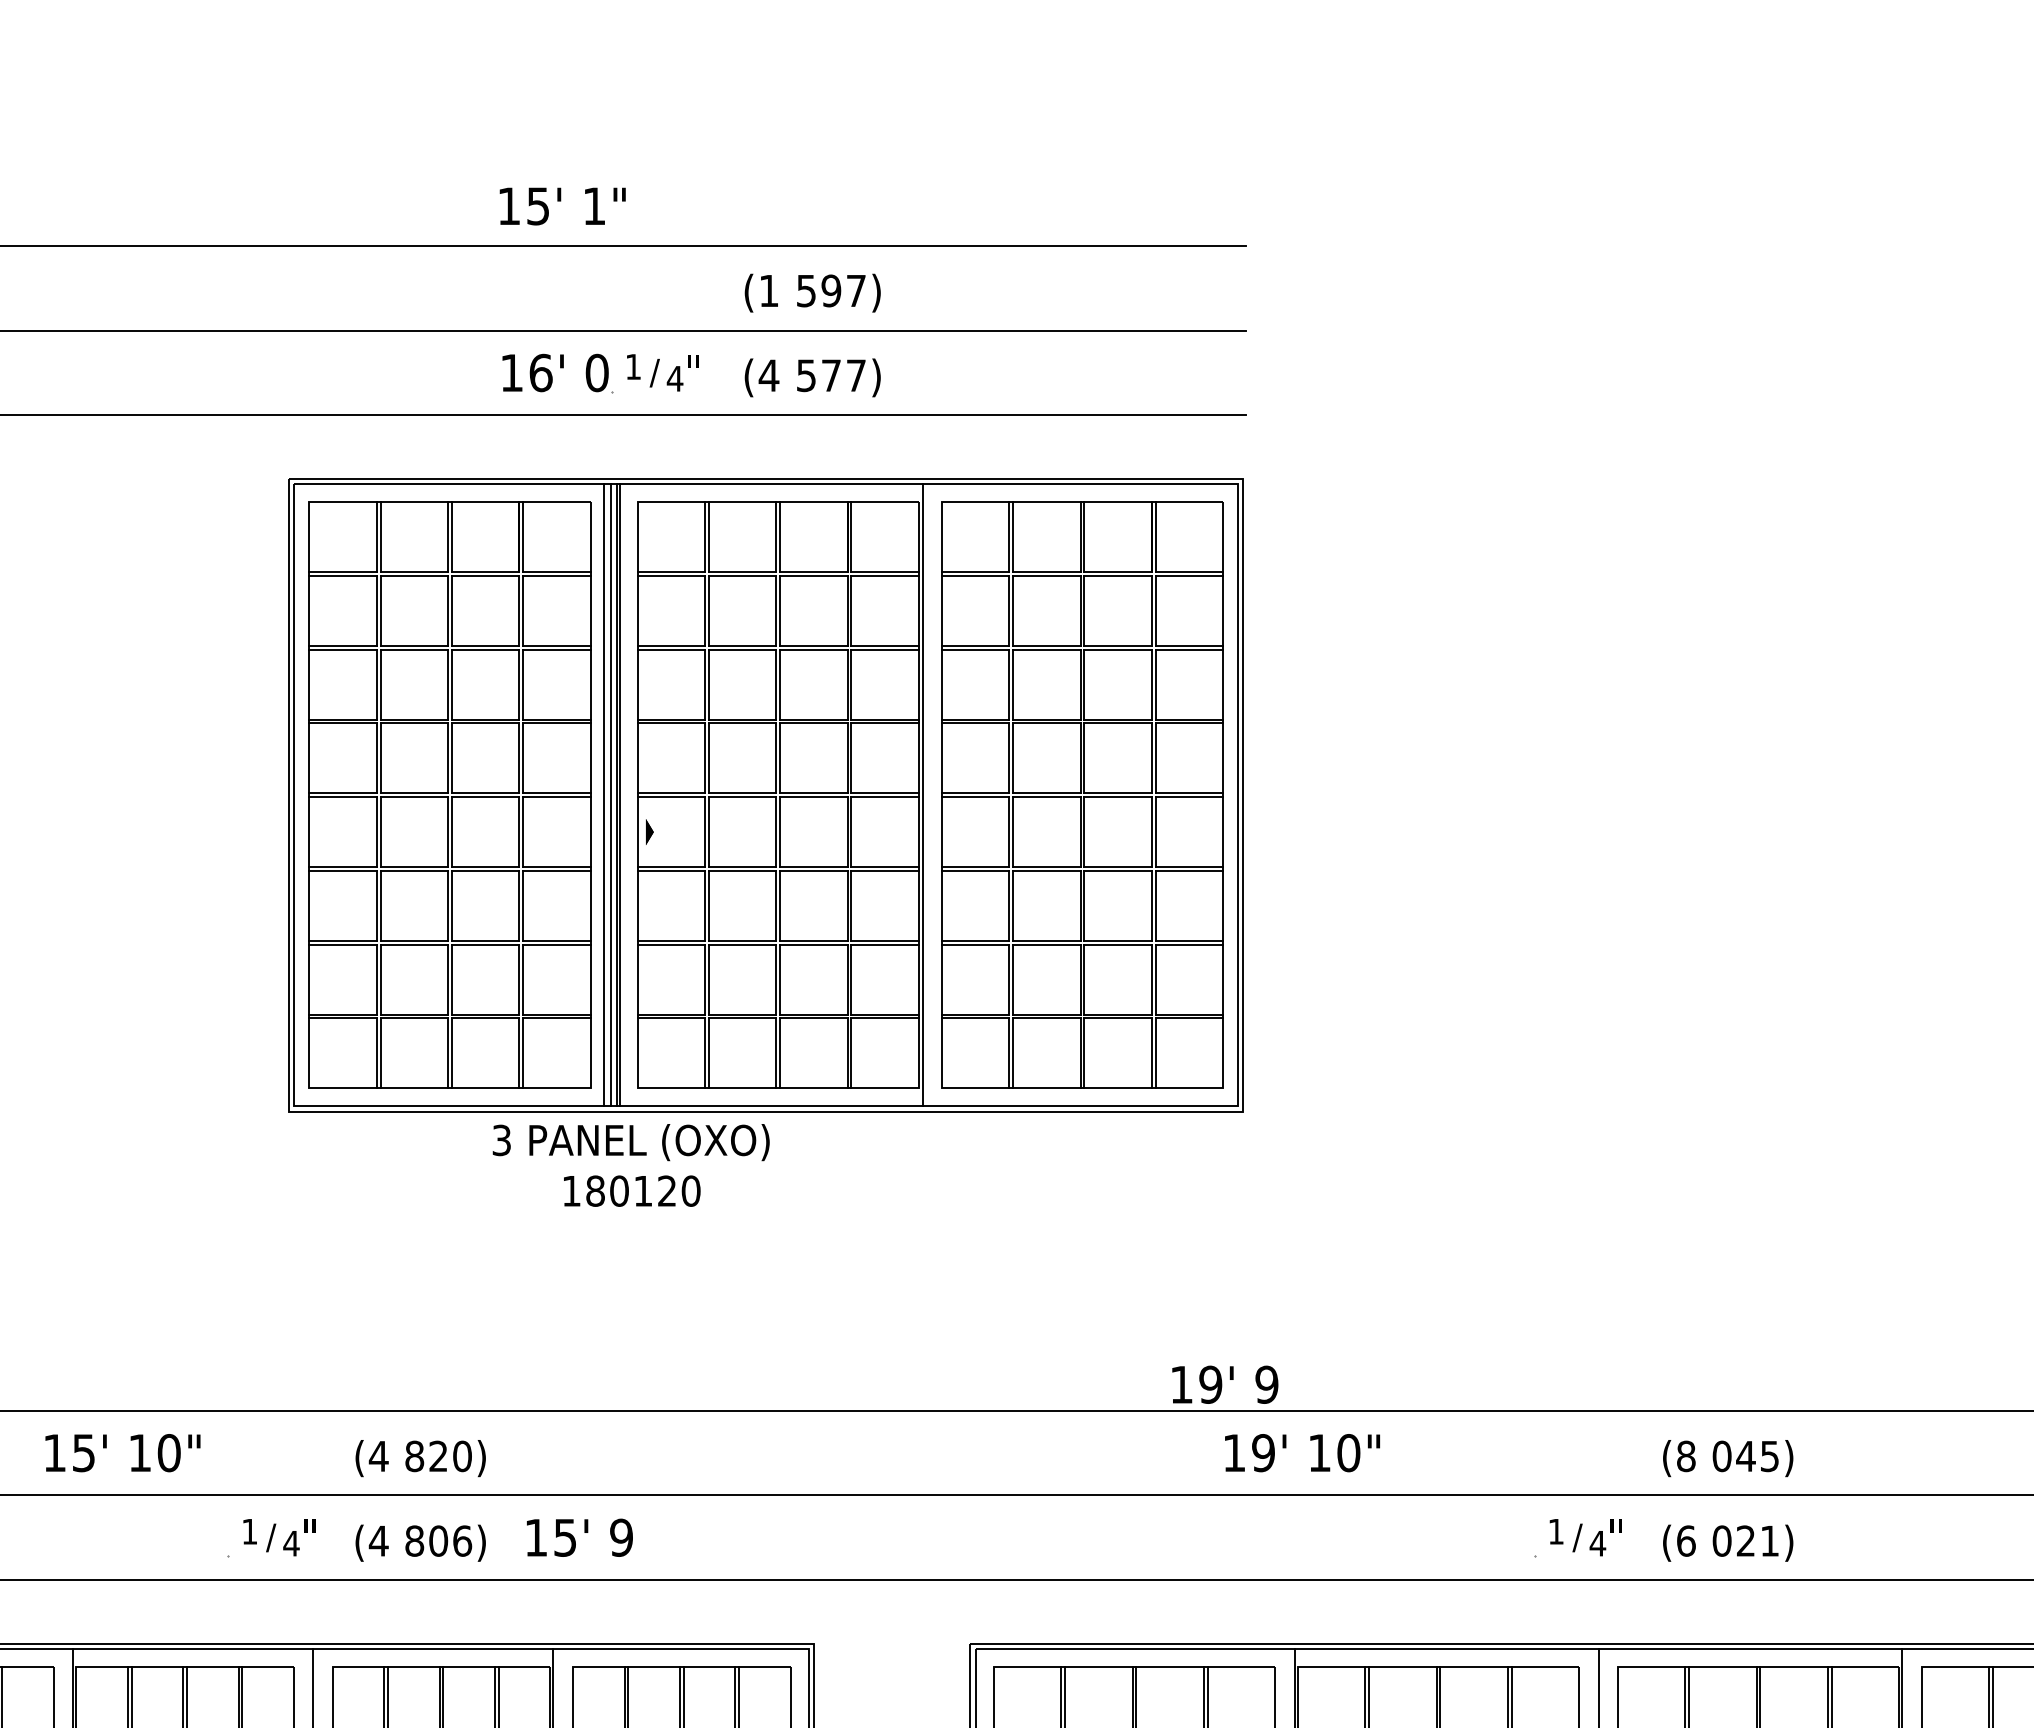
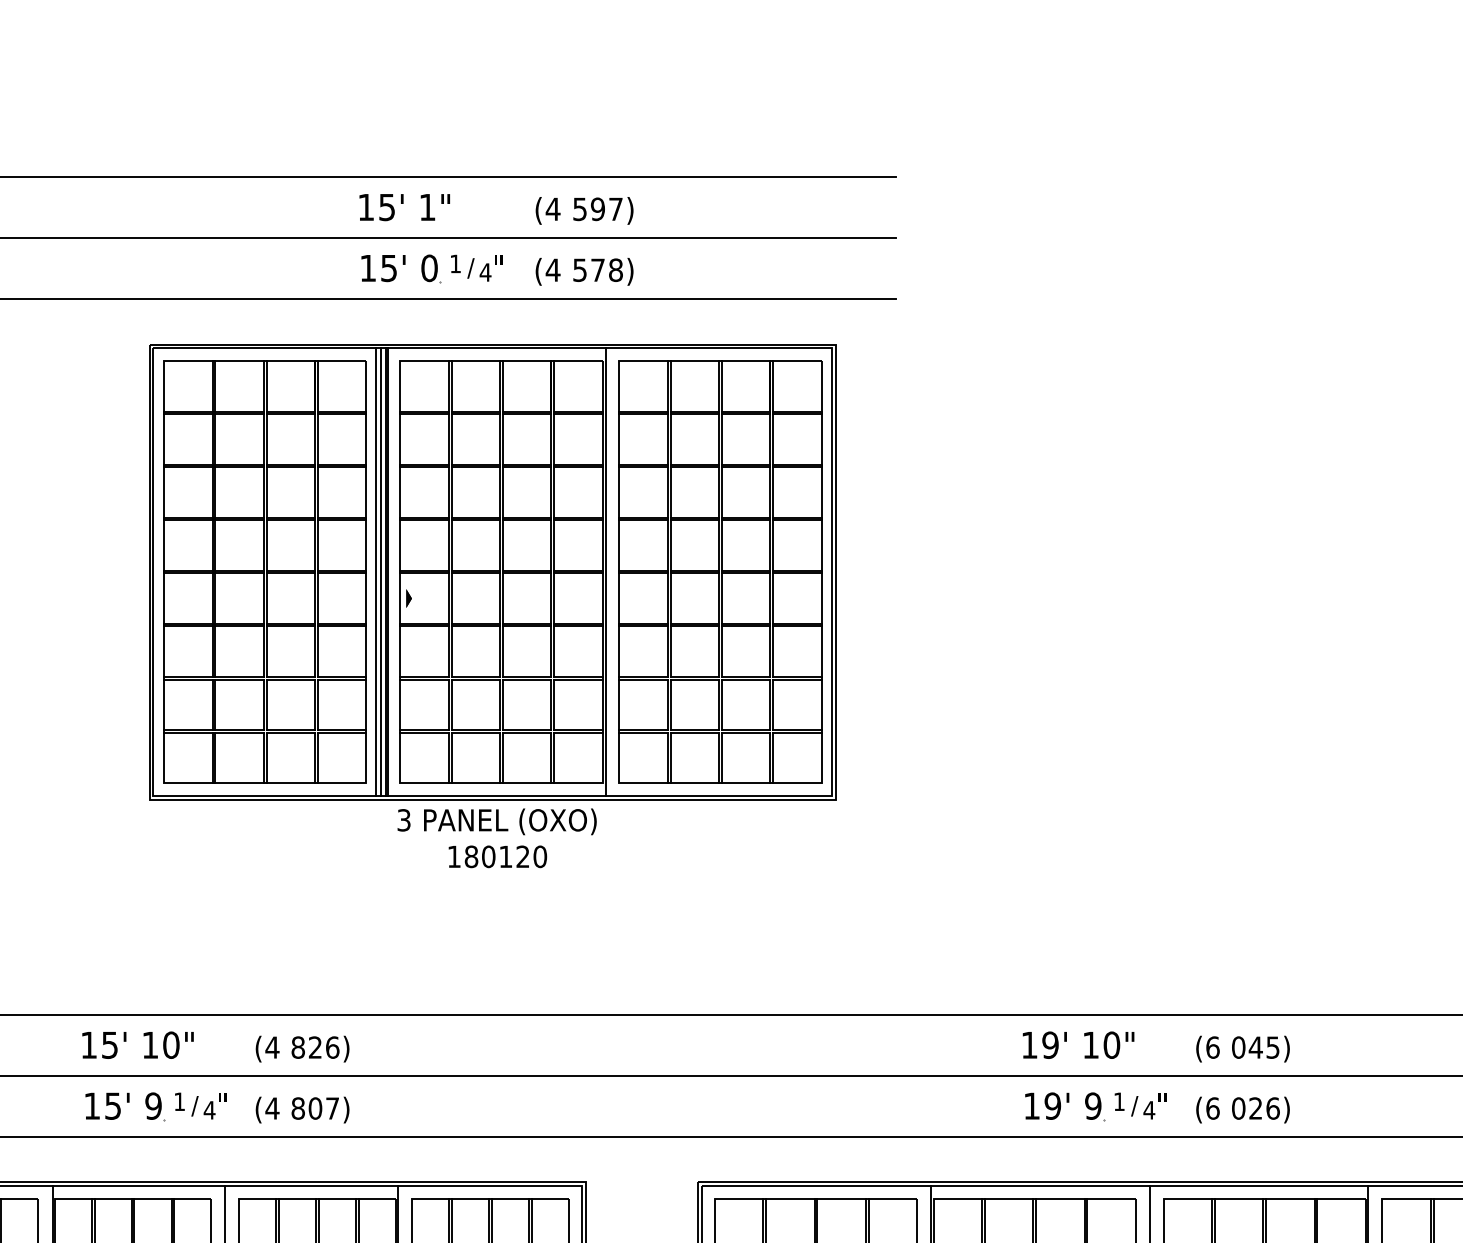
text: (562, 206) -> (404, 207), moved
text: (768, 290) -> (552, 208), (1 -> (4
text: (540, 372) -> (388, 267), 16' -> 15'
text: (856, 375) -> (616, 270), 577) -> 578)
part: (765, 795) -> (492, 572), moved
text: (630, 1165) -> (496, 838), moved
text: (1225, 1384) -> (1063, 1105), moved
text: (122, 1453) -> (137, 1045), moved
text: (1302, 1453) -> (1078, 1045), moved
text: (462, 1455) -> (332, 1046), 820) -> 826)
text: (1686, 1455) -> (1213, 1046), (8 -> (6
text: (579, 1537) -> (123, 1105), moved
text: (462, 1540) -> (332, 1108), 806) -> 807)
text: (1769, 1540) -> (1272, 1108), 021) -> 026)

